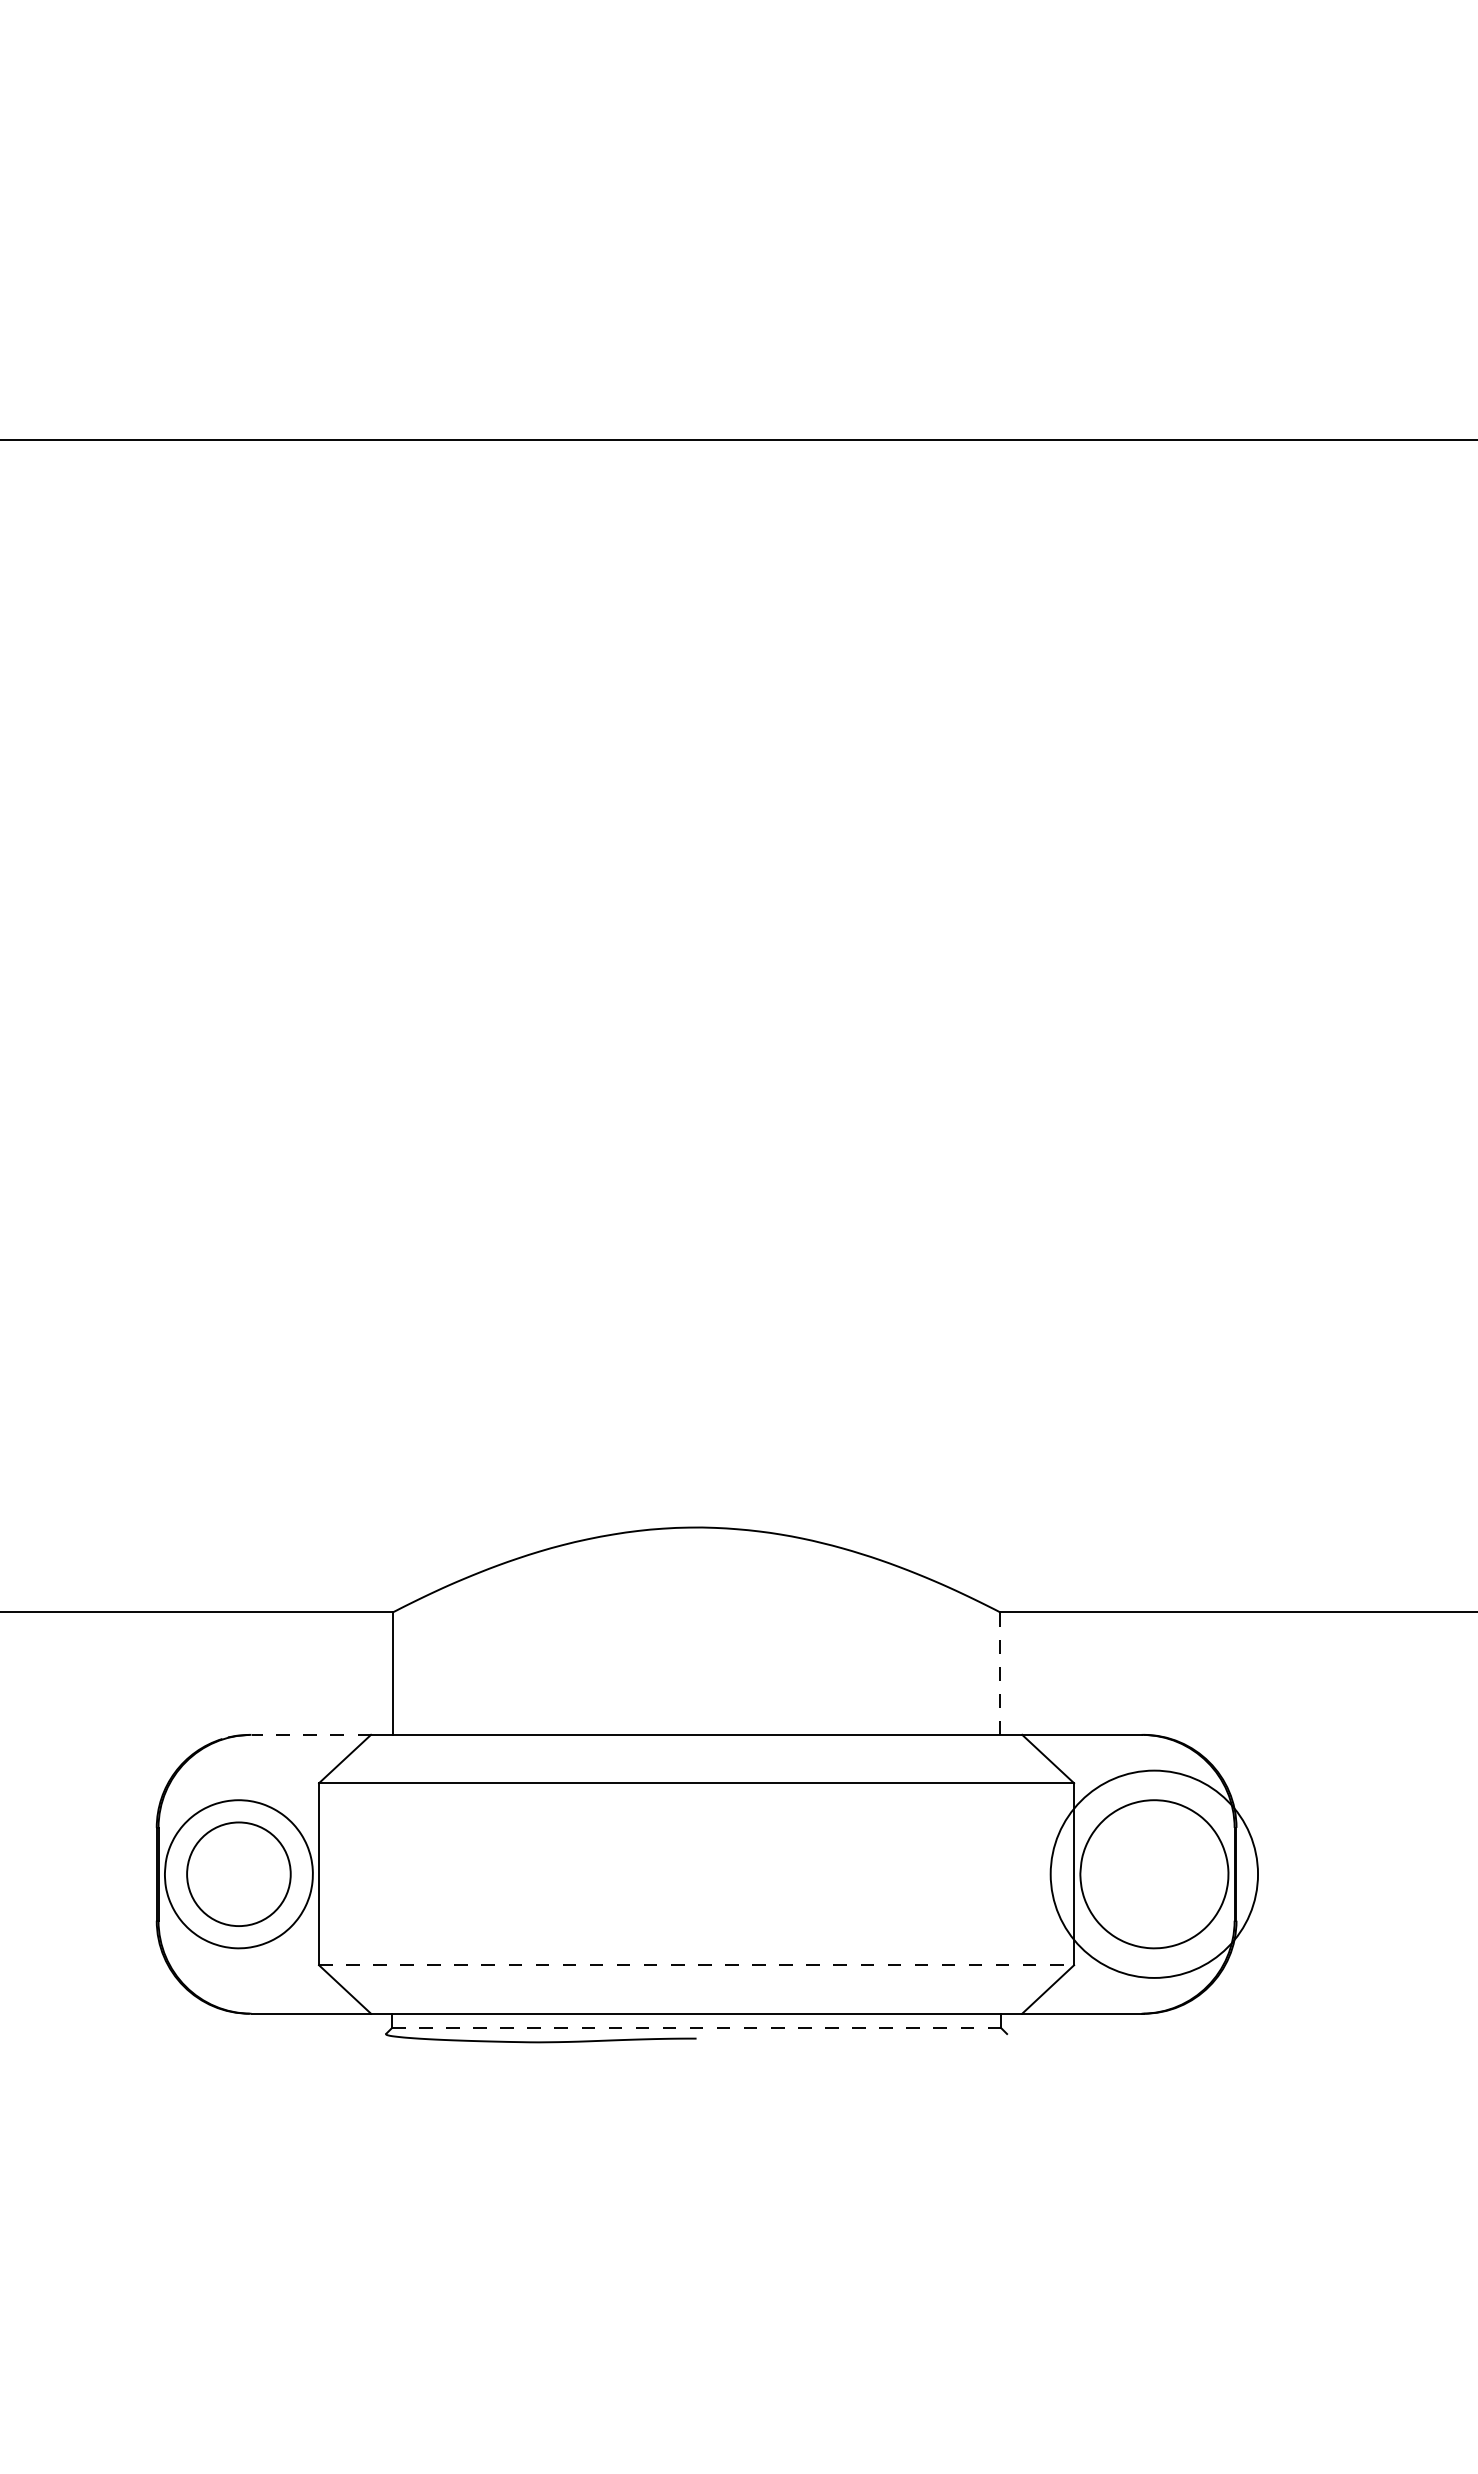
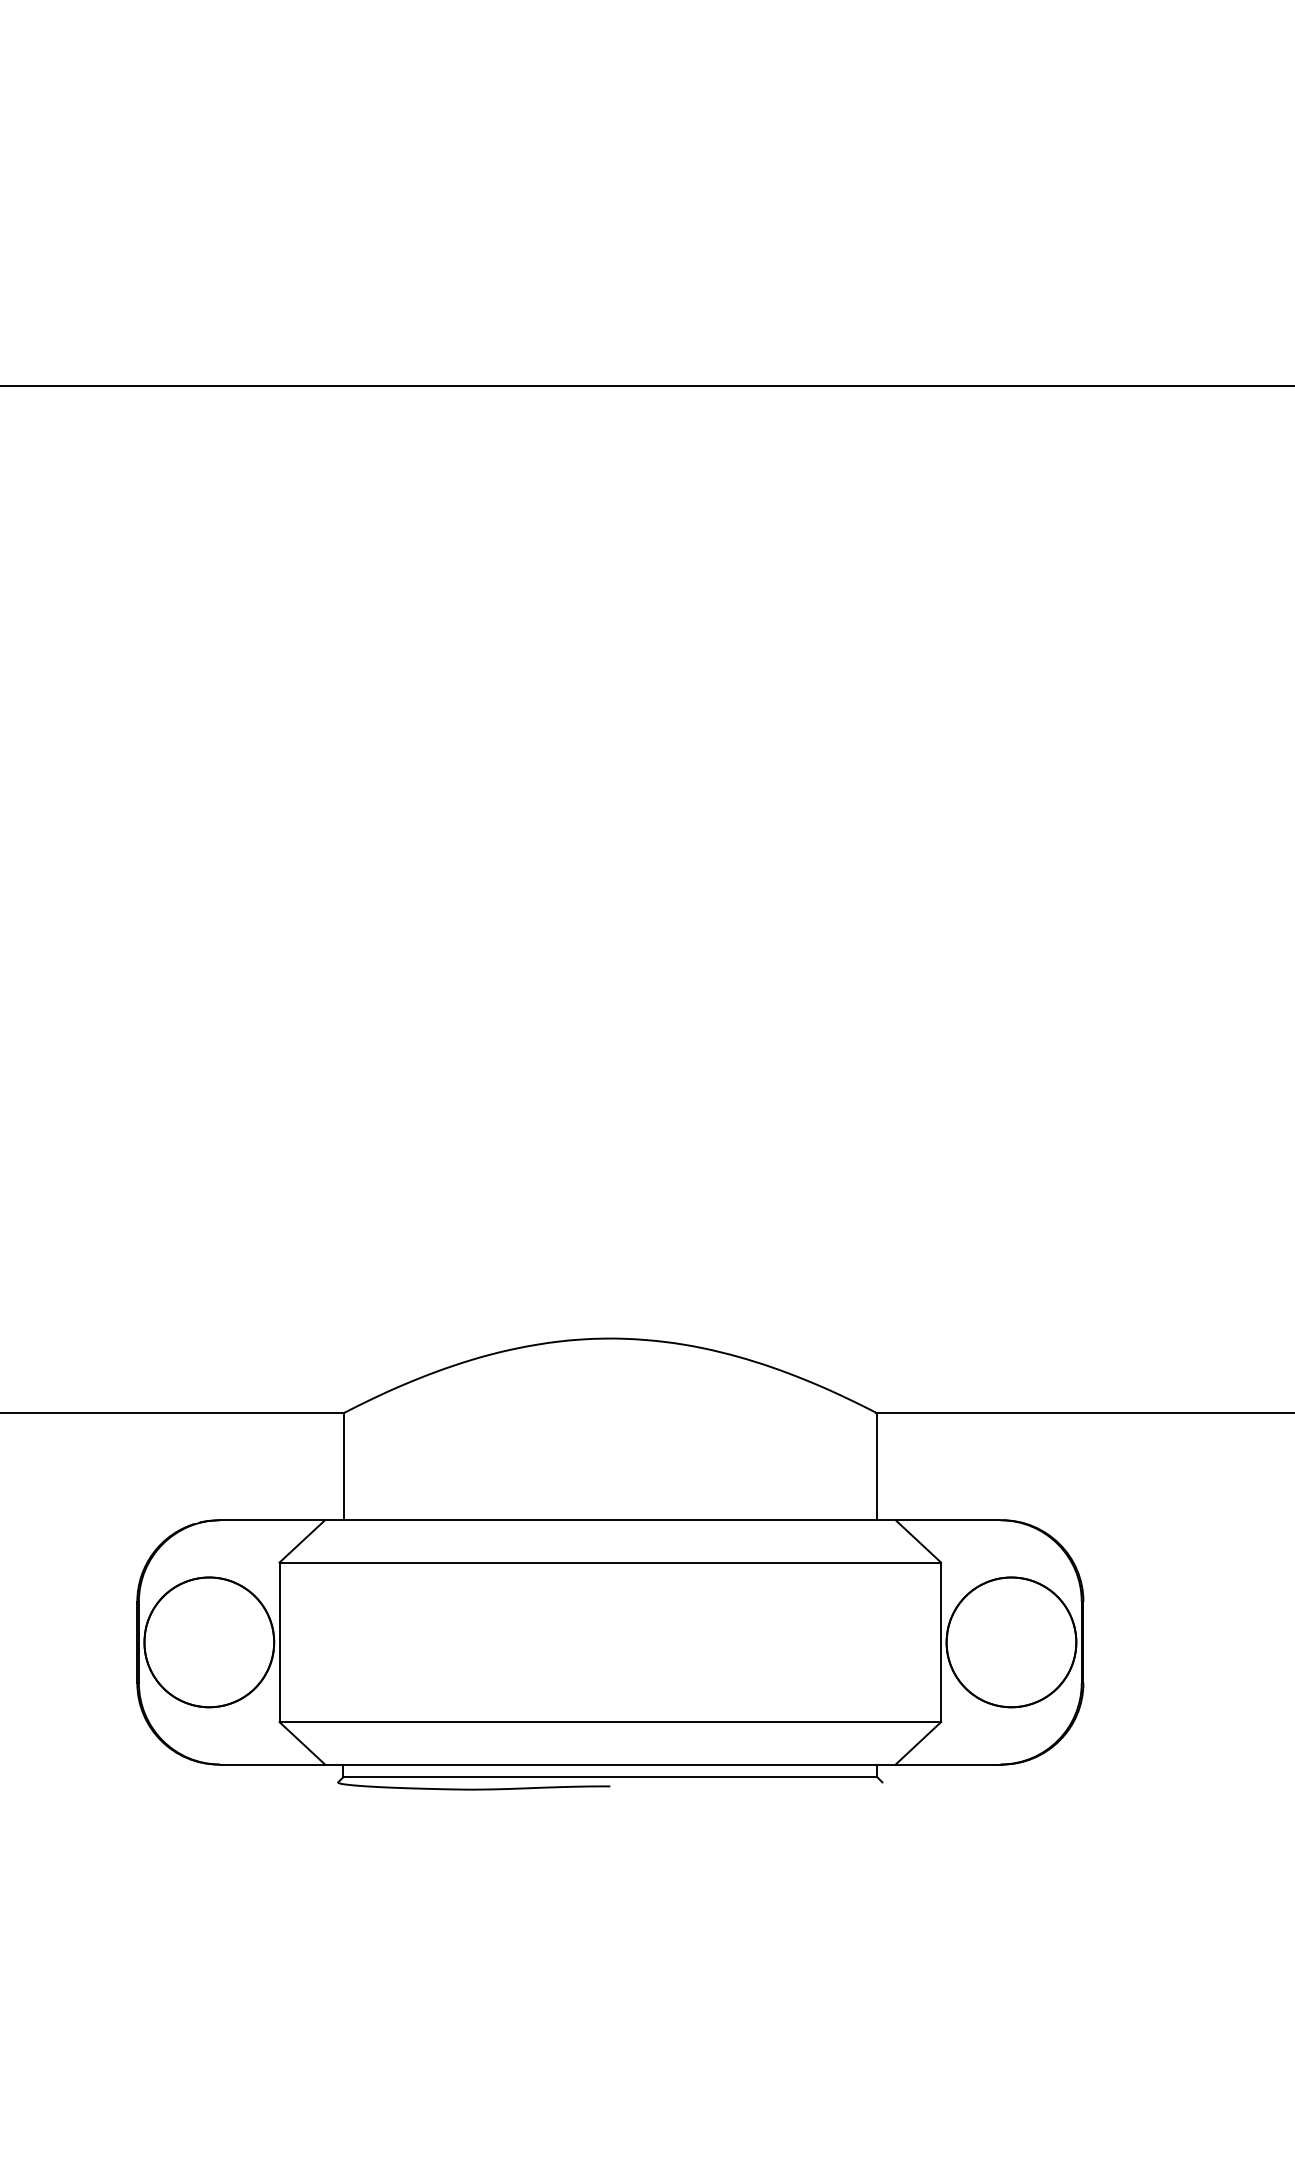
line: (1000, 1673) -> (876, 1466), dashed -> solid
line: (311, 1734) -> (272, 1519), dashed -> solid
circle: (238, 1874) -> (208, 1642), size x1.43
circle: (1154, 1874) -> (1011, 1642), size x0.71
line: (696, 1965) -> (610, 1722), dashed -> solid
line: (696, 2028) -> (610, 1777), dashed -> solid

